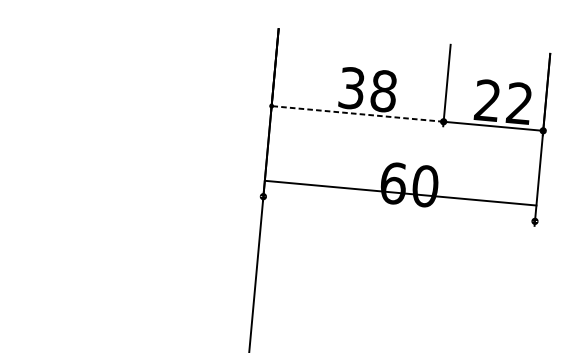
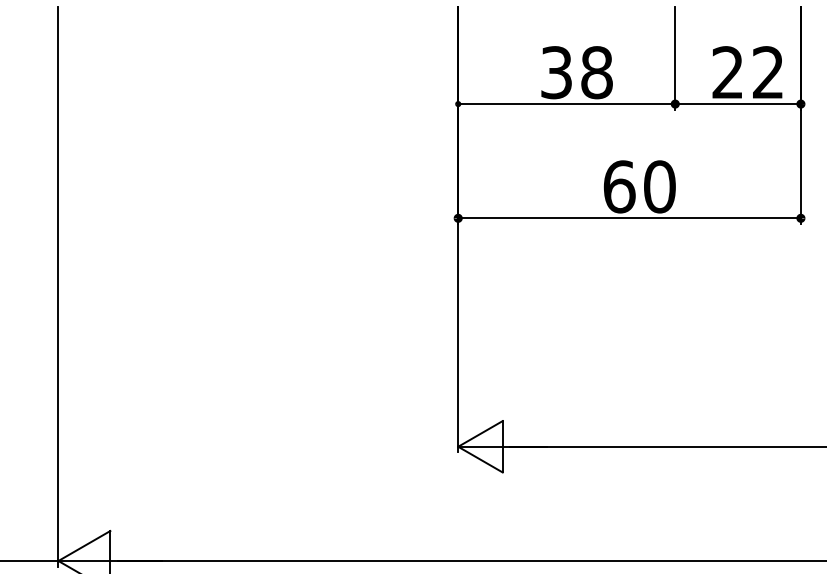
line: (357, 114) -> (566, 104), dashed -> solid
line: (400, 193) -> (629, 218), moved

